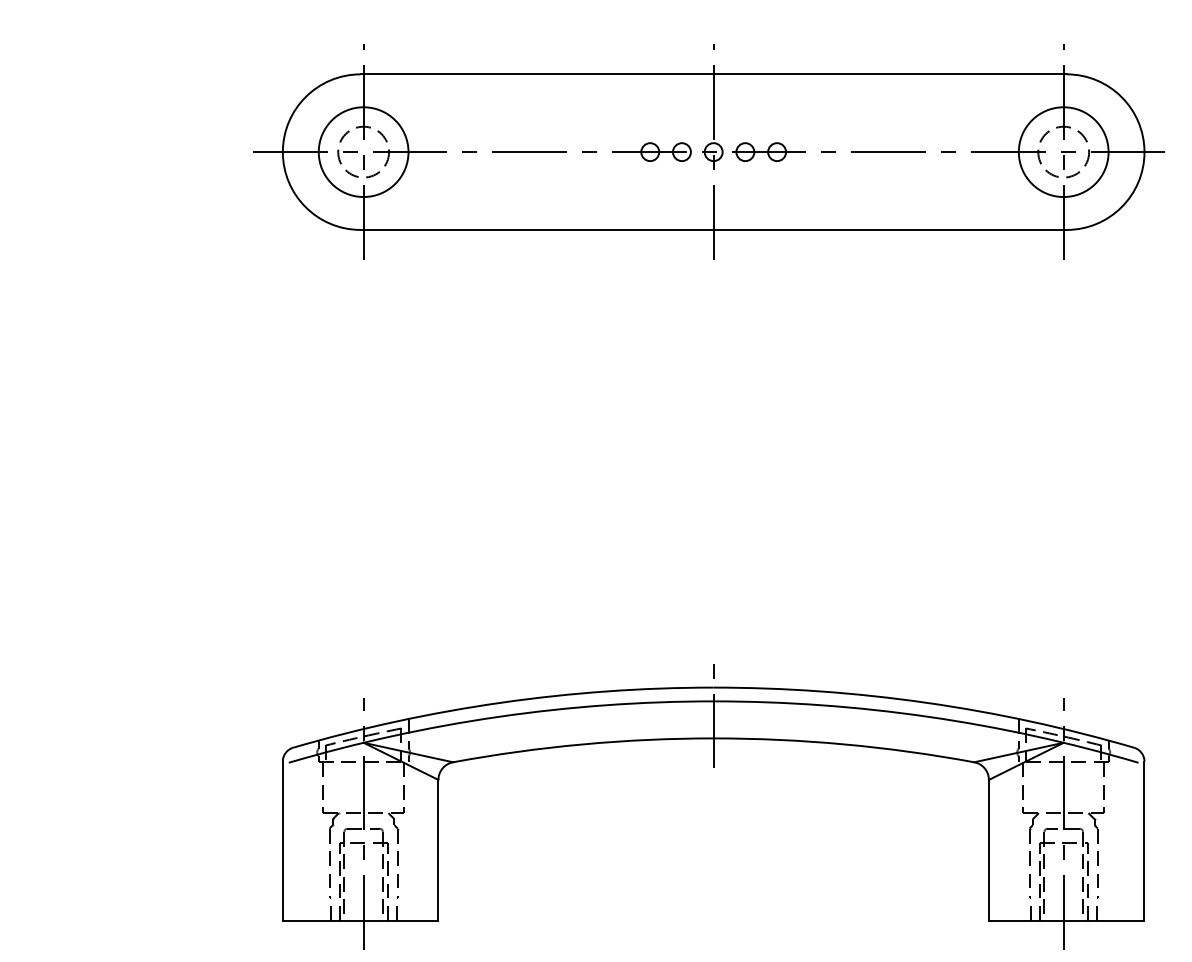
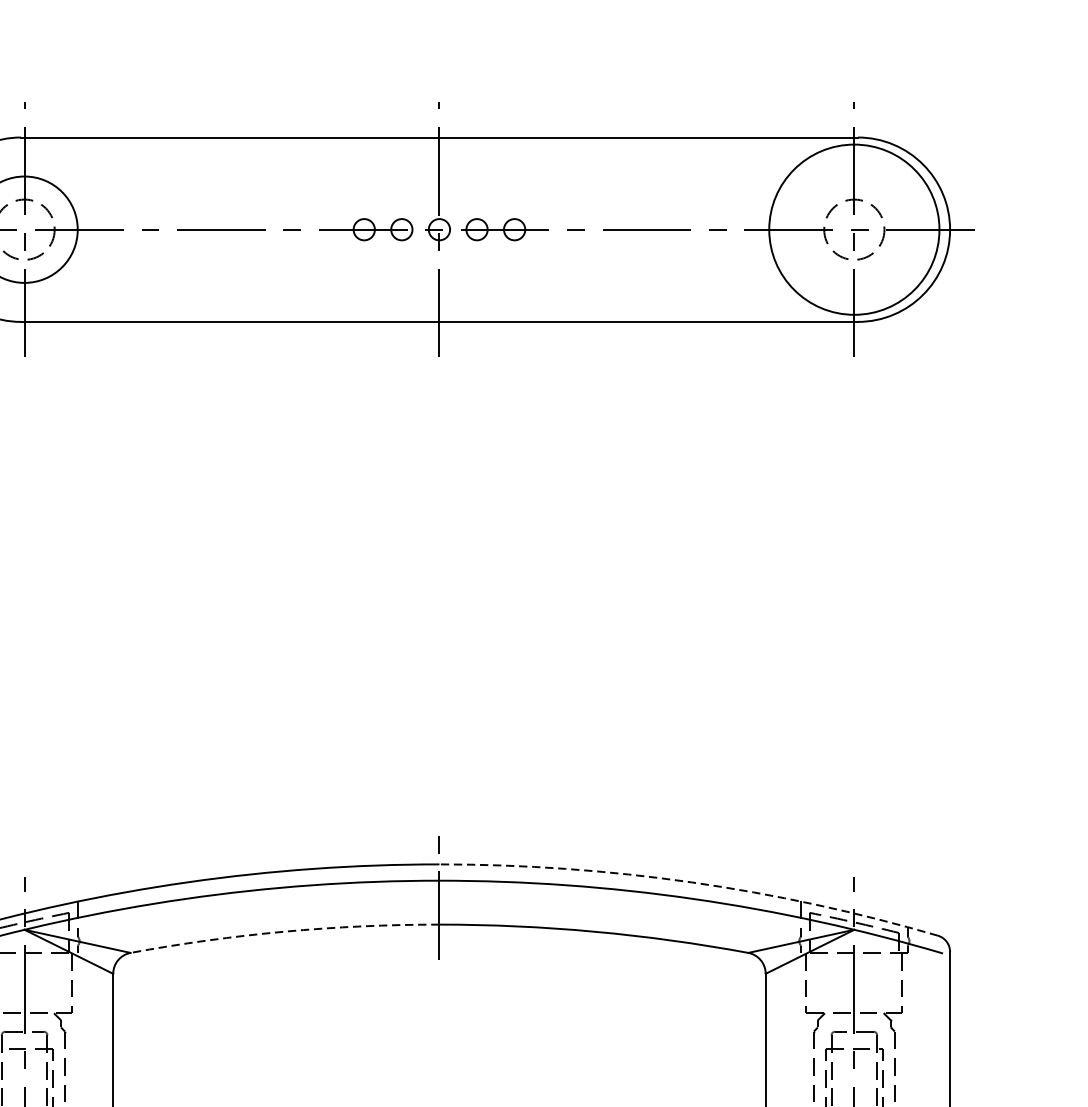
circle: (1063, 152) -> (854, 230), size x1.6
arc: (926, 702) -> (691, 882), solid -> dashed
arc: (582, 744) -> (283, 931), solid -> dashed

